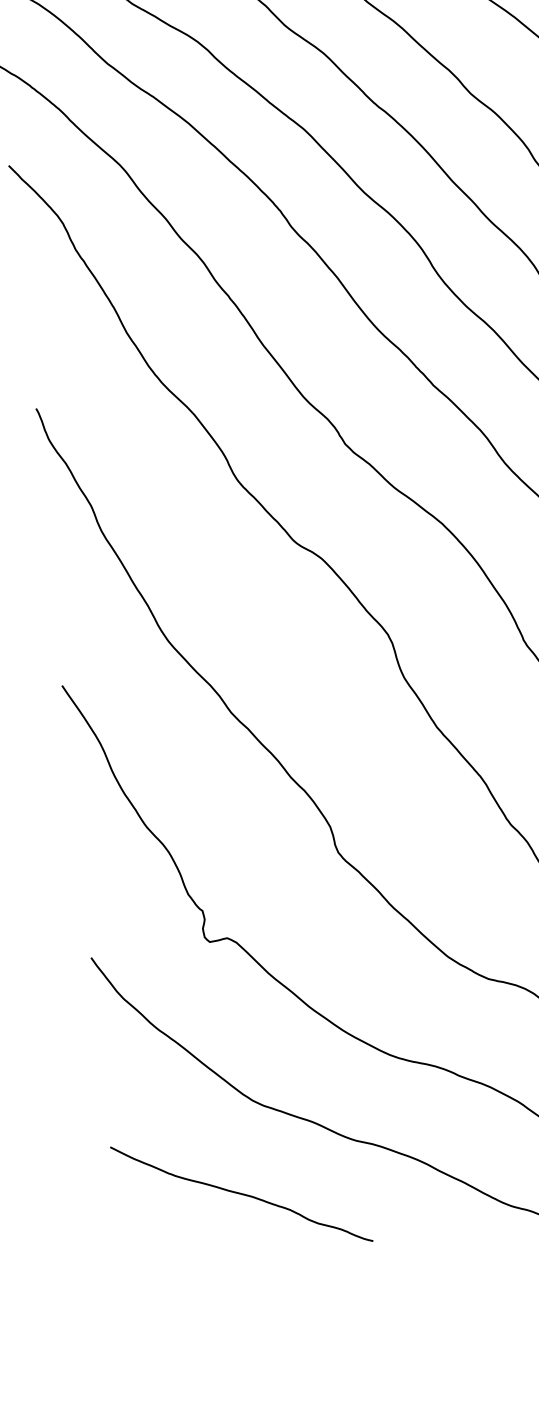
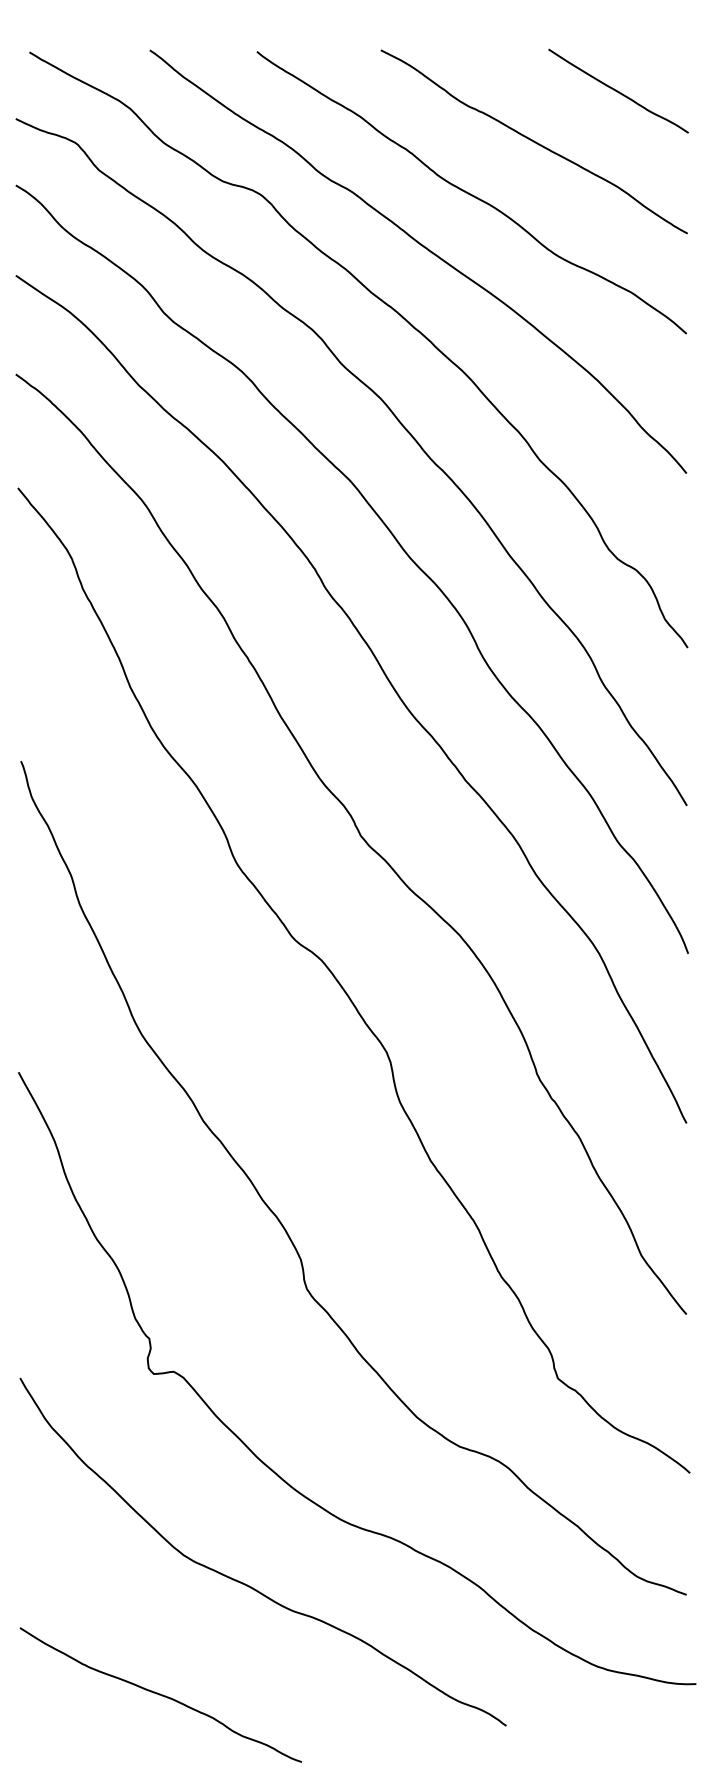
curve: (241, 1193) -> (160, 1694), moved

